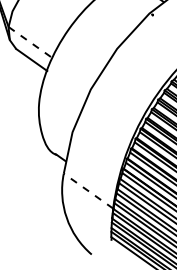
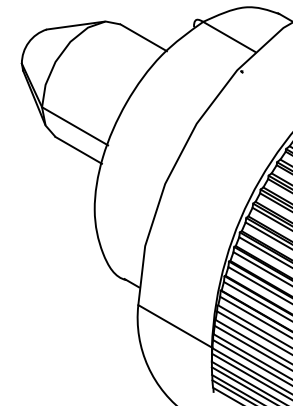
line: (31, 42) -> (75, 126), dashed -> solid
line: (88, 191) -> (174, 326), dashed -> solid

